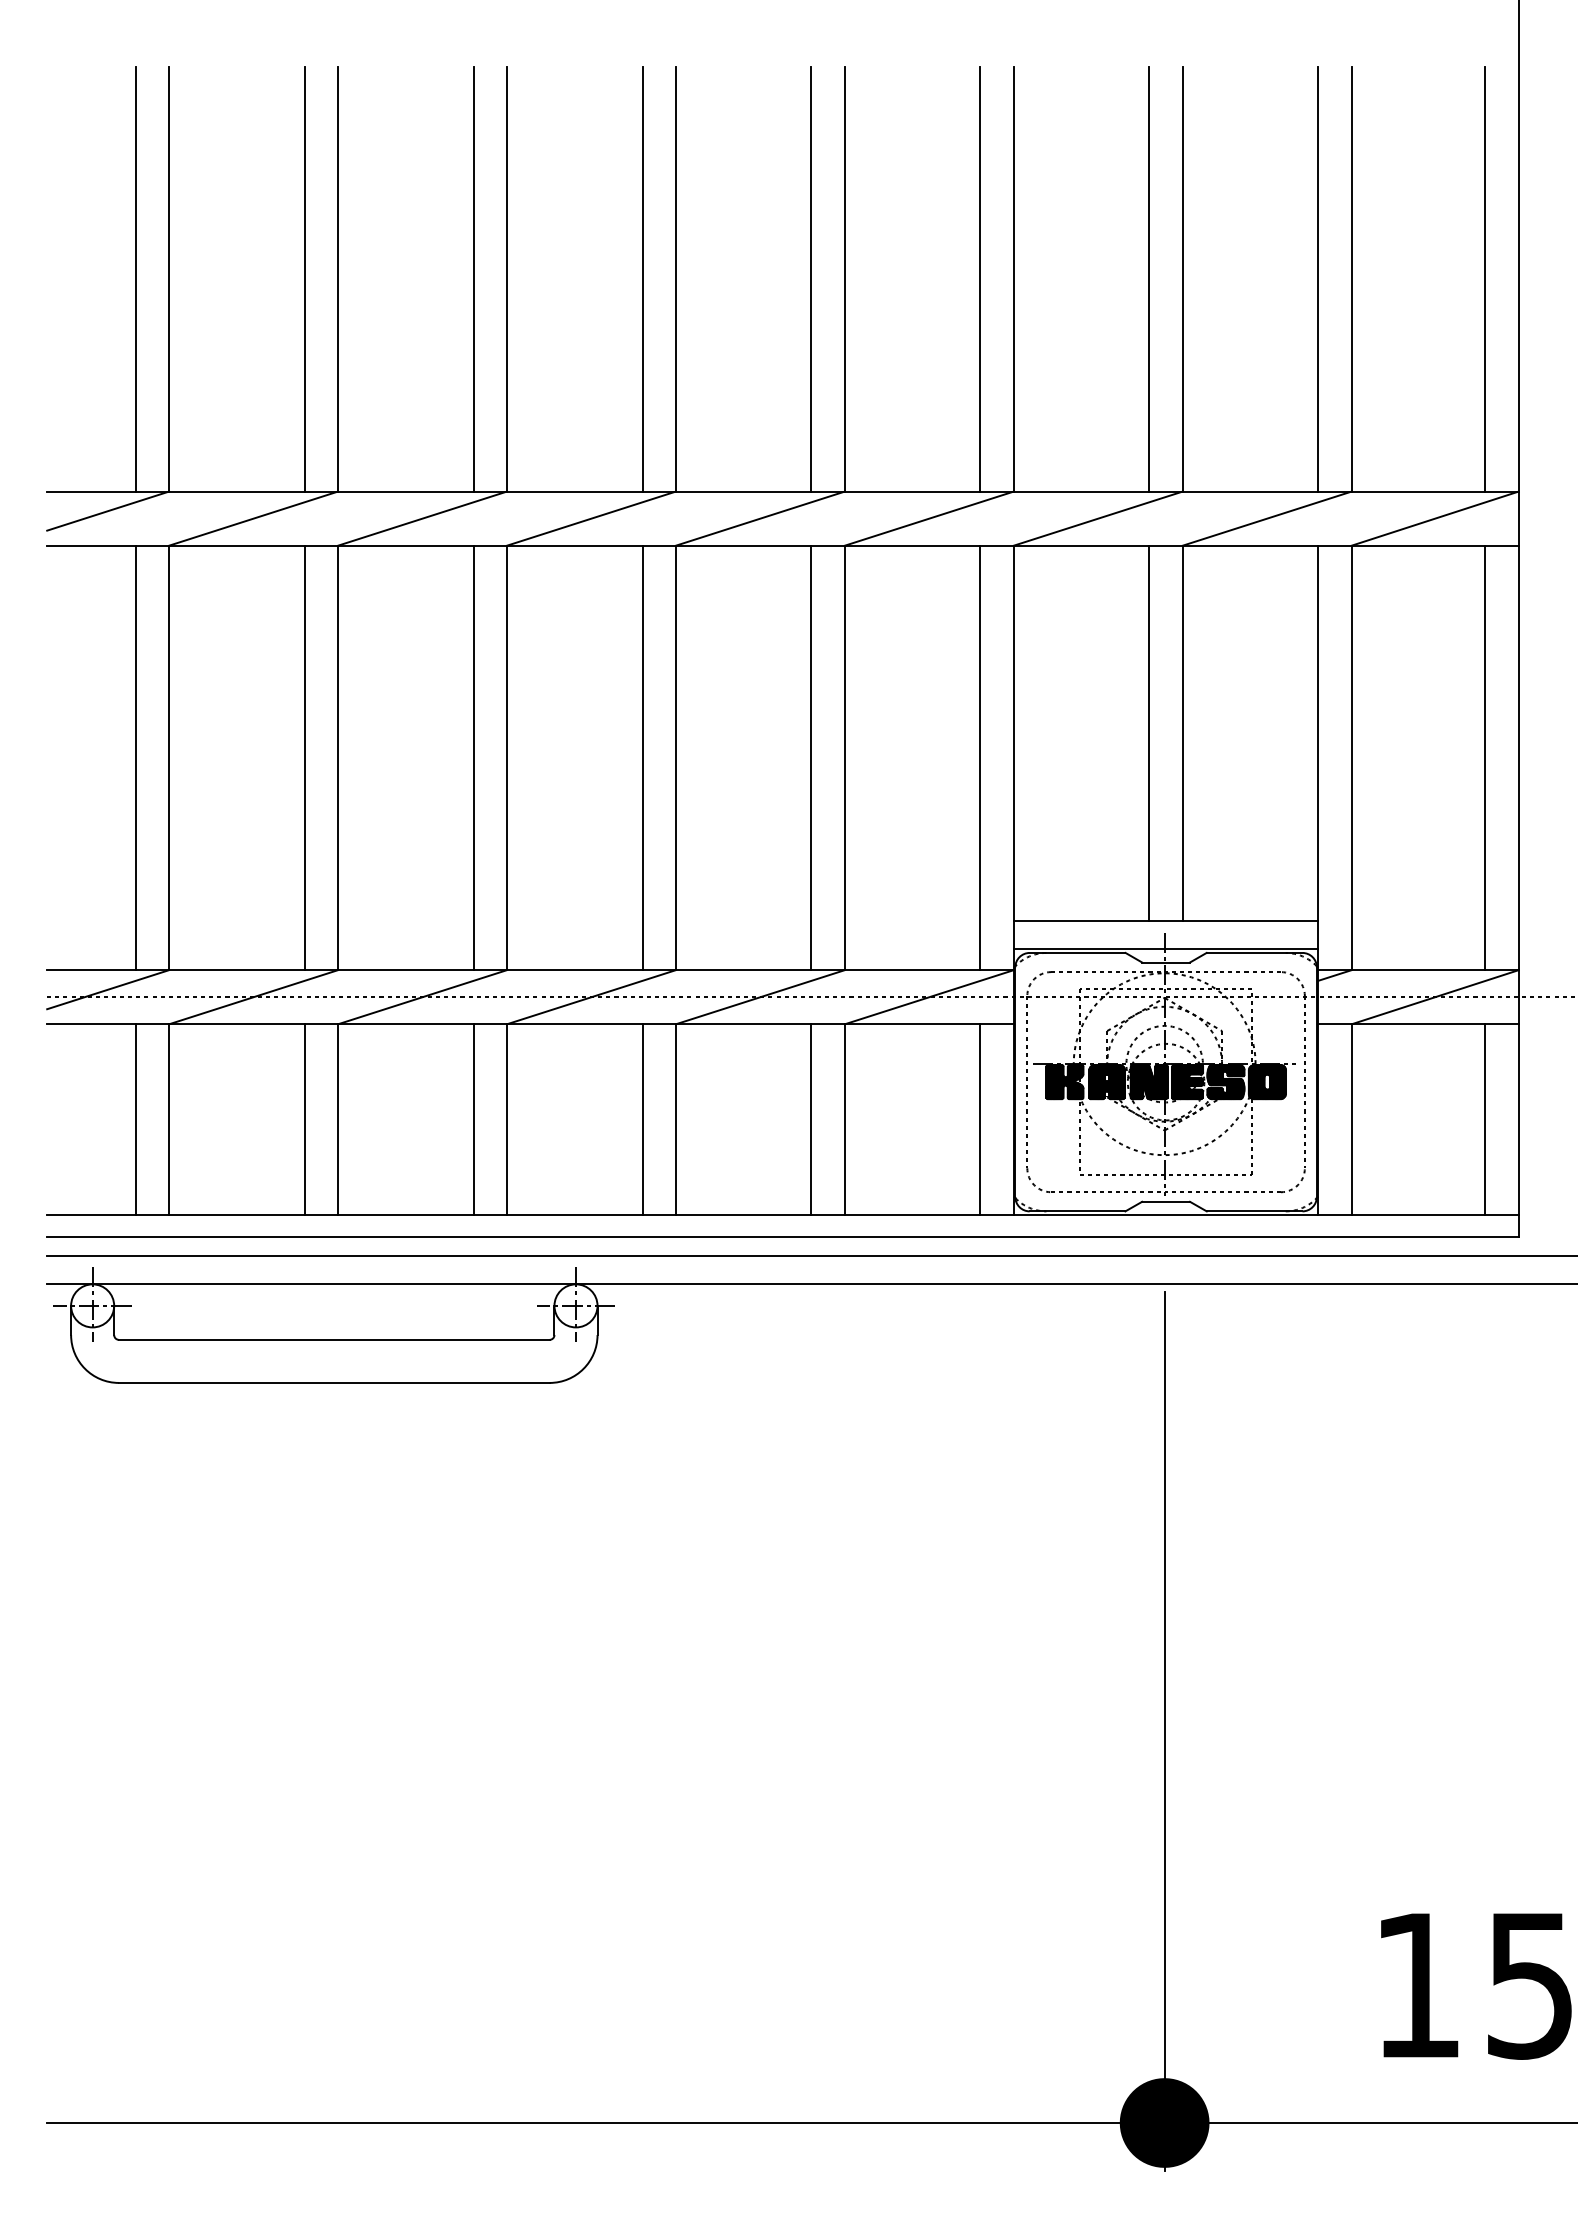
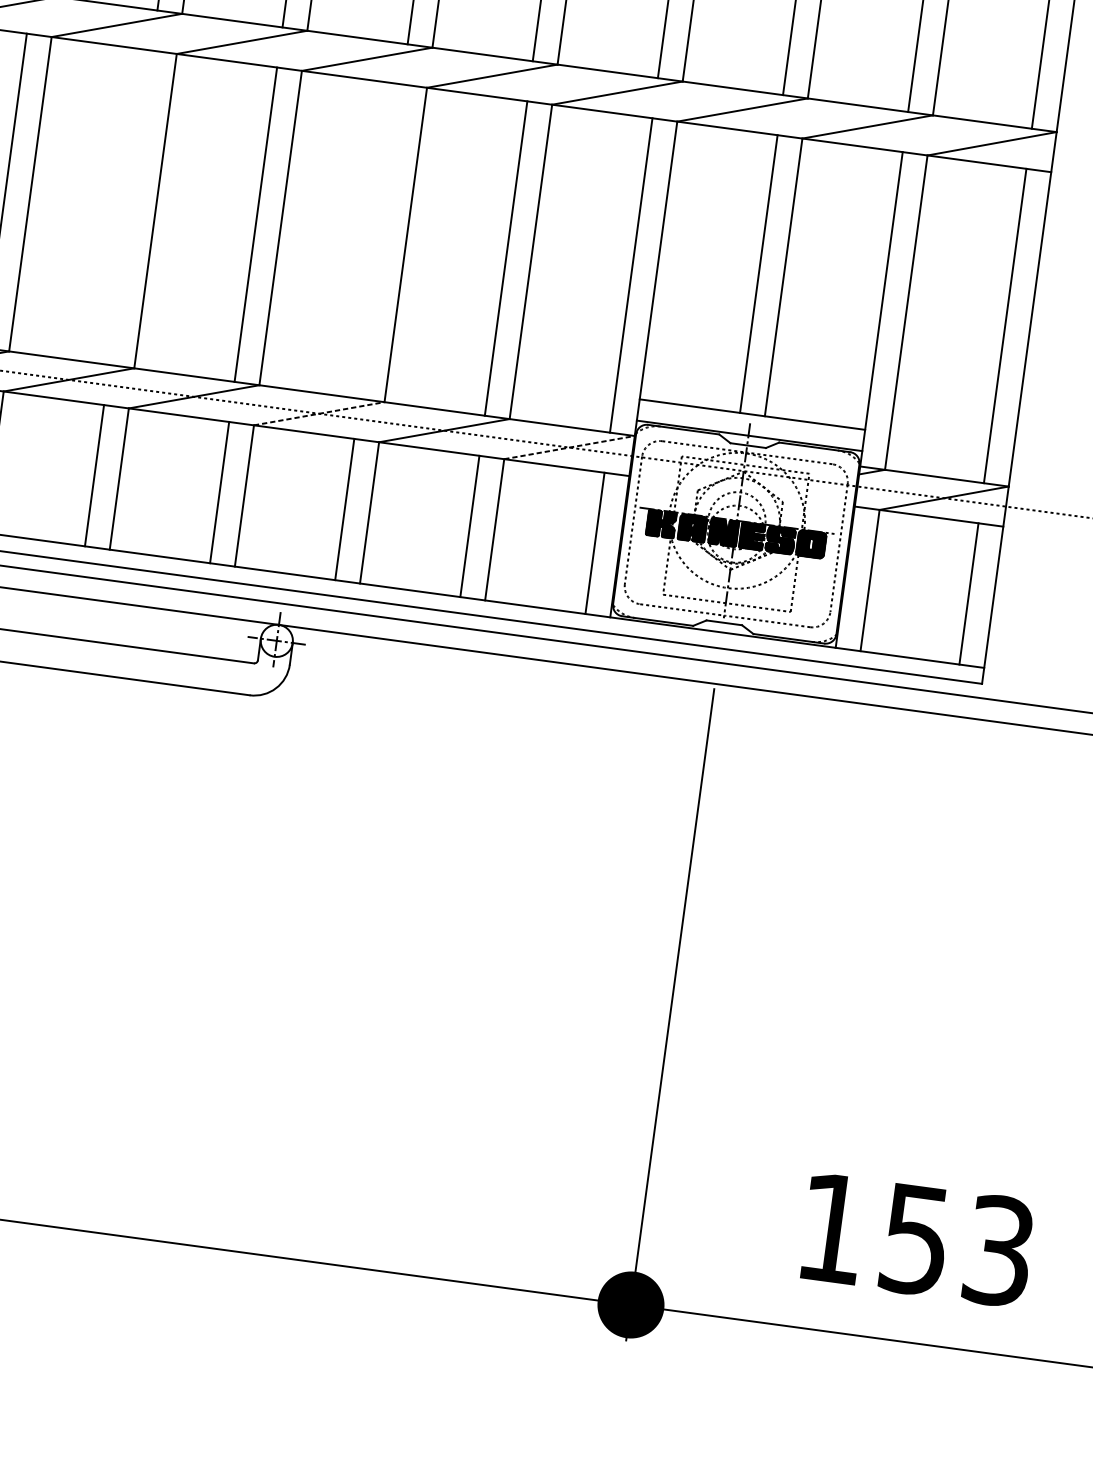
line: (304, 757) -> (130, 207), removed
line: (642, 757) -> (381, 241), removed
line: (591, 997) -> (319, 413), solid -> dashed
line: (929, 997) -> (569, 447), solid -> dashed

